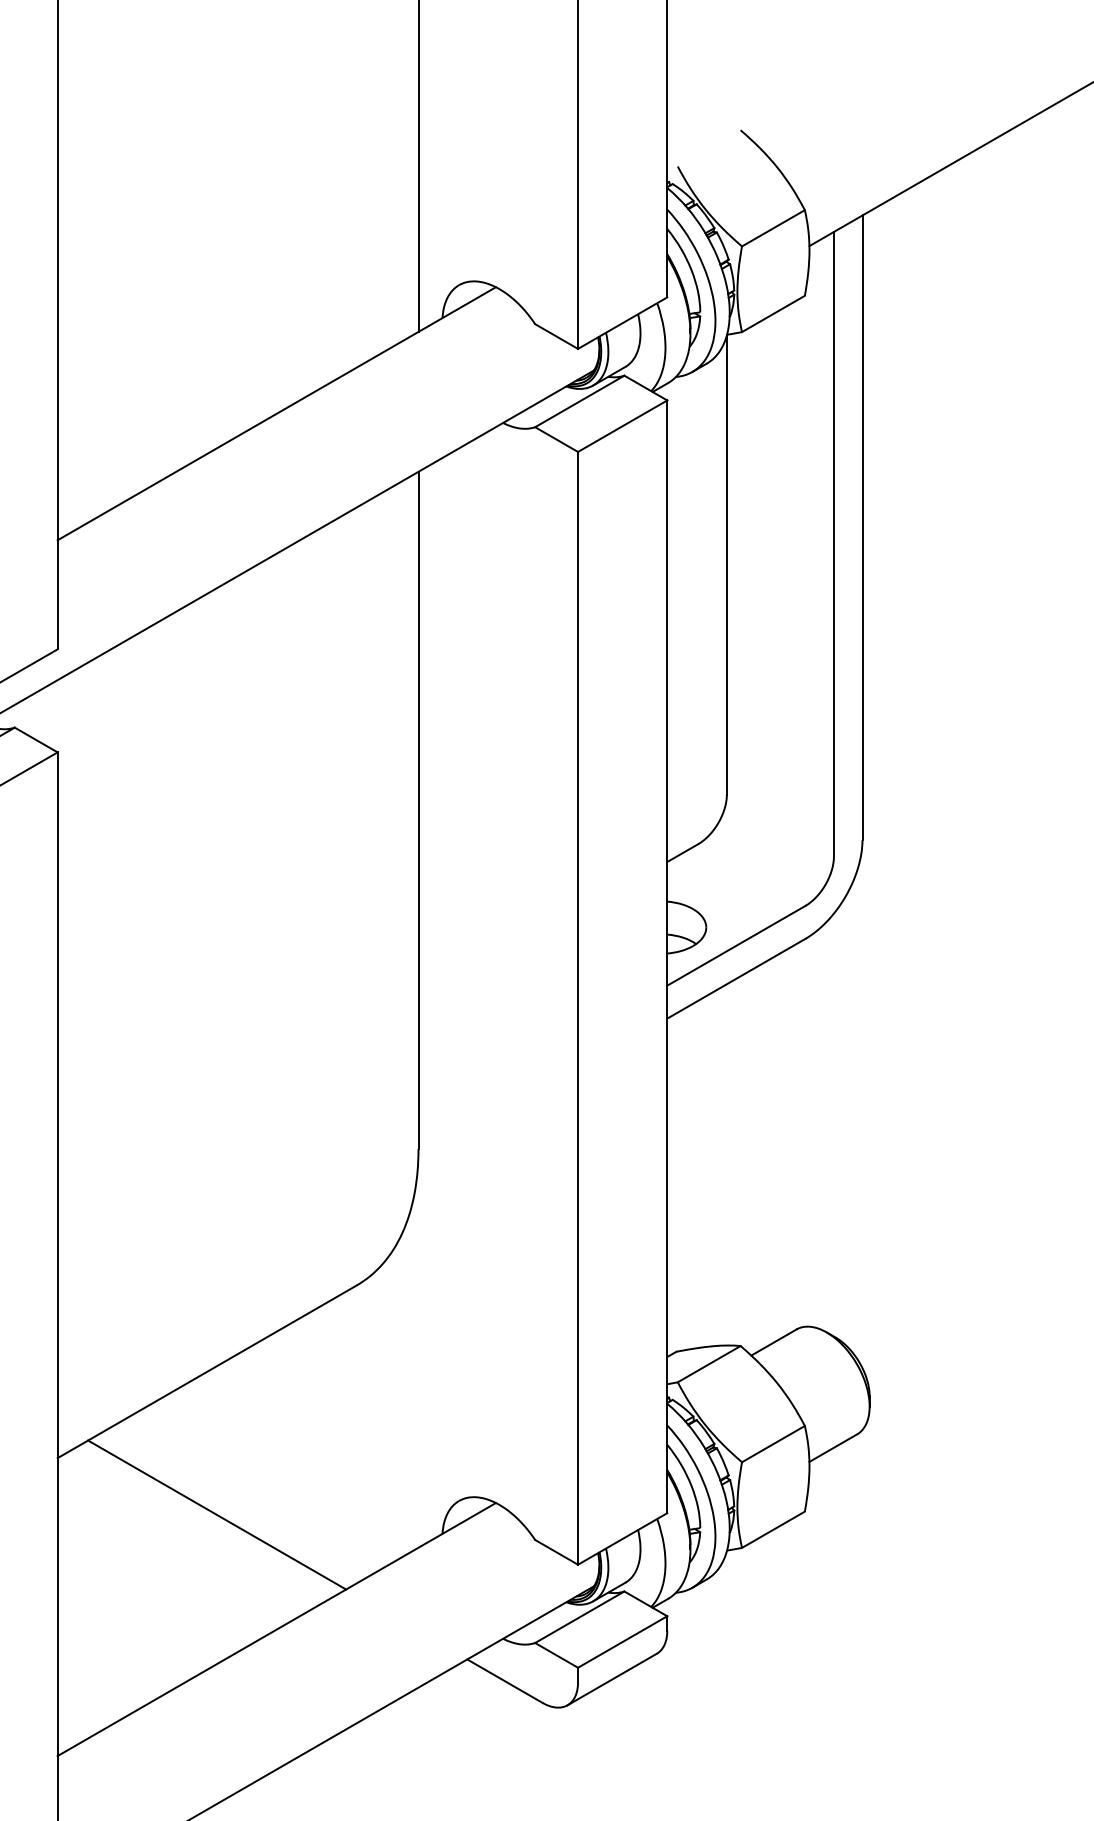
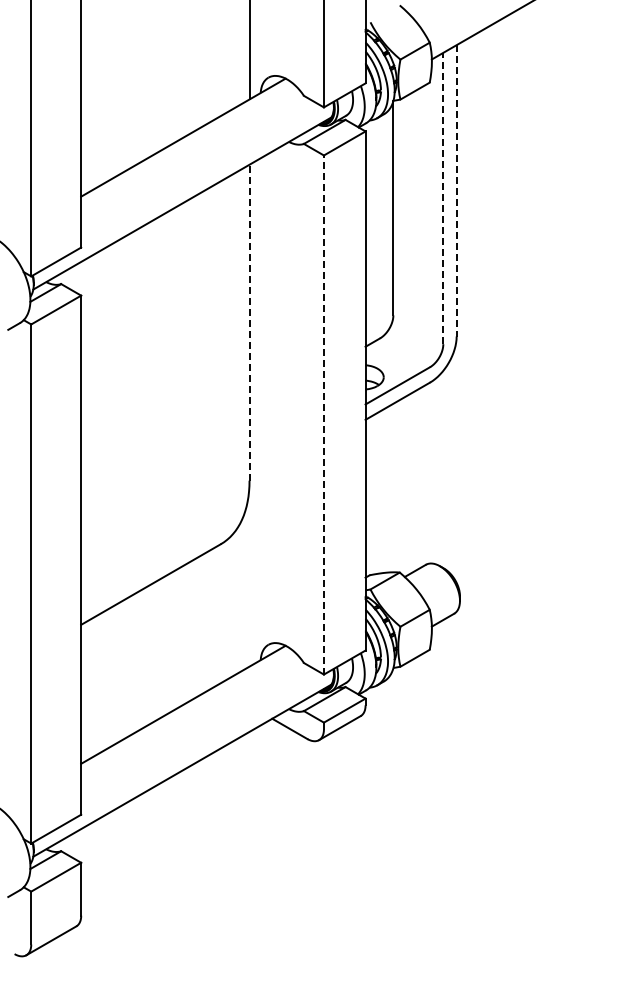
line: (862, 527) -> (456, 190), solid -> dashed
line: (834, 544) -> (443, 198), solid -> dashed
line: (418, 809) -> (249, 322), solid -> dashed
line: (577, 1009) -> (323, 415), solid -> dashed
line: (216, 1515) -> (155, 651), removed

